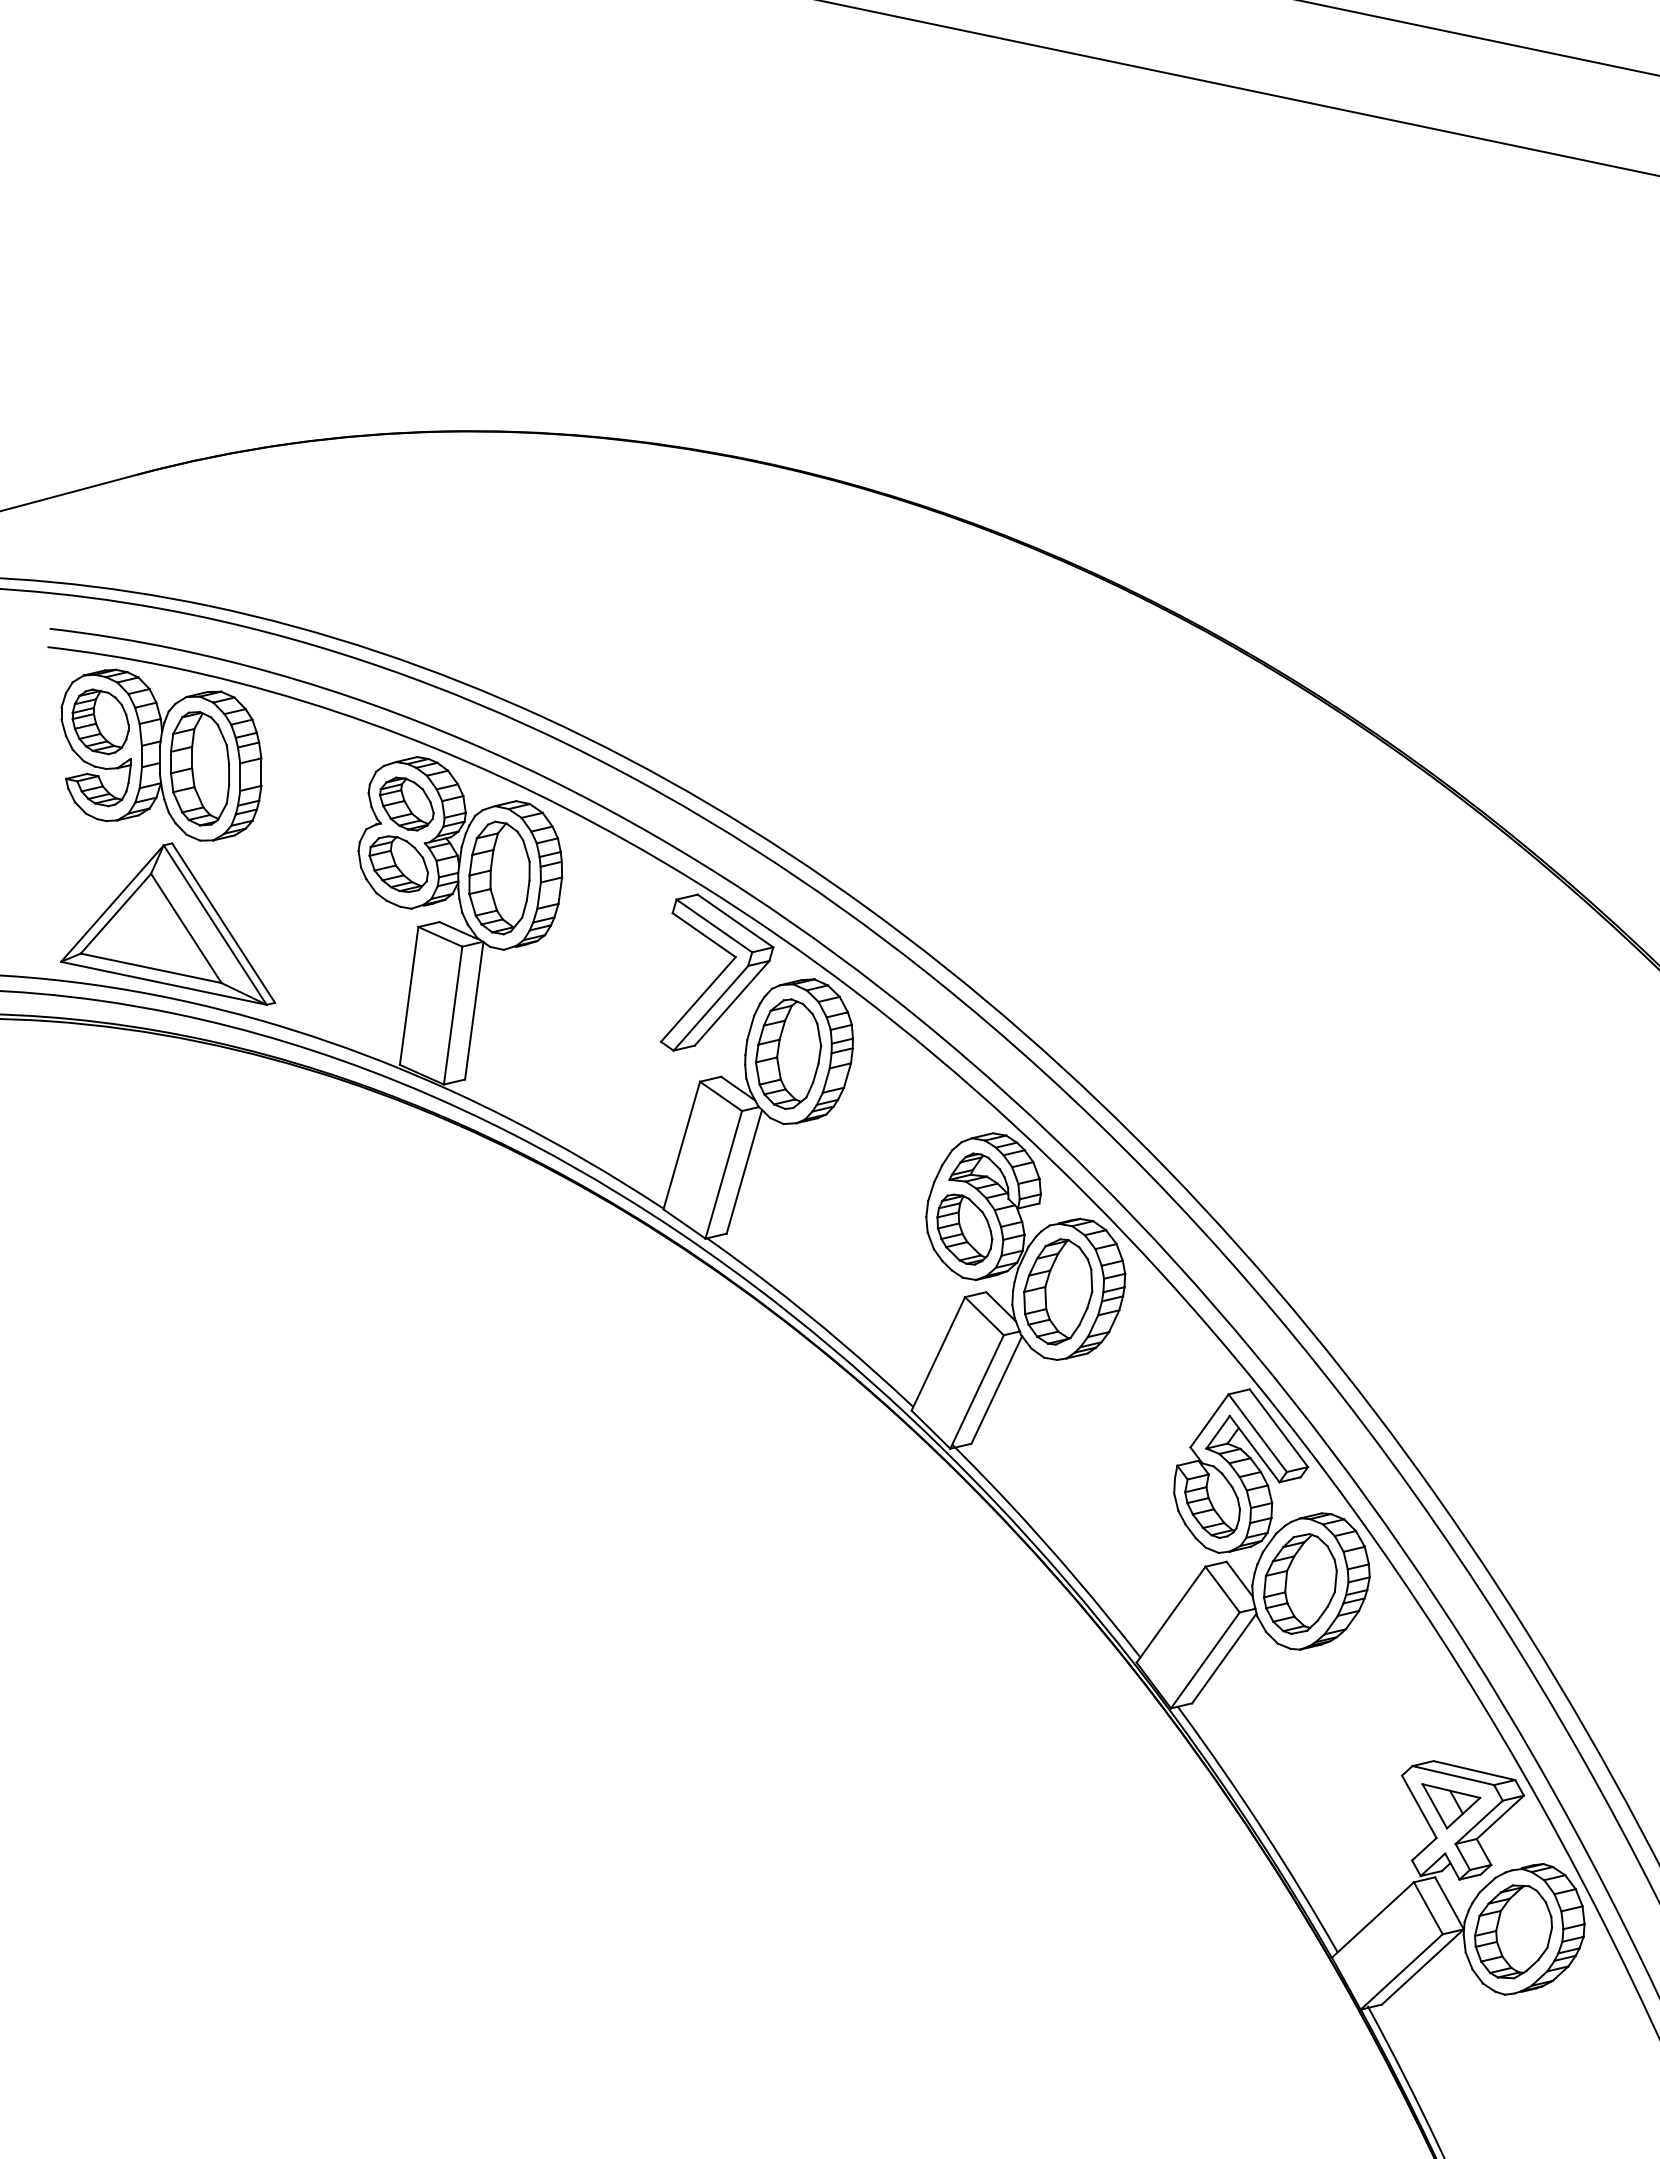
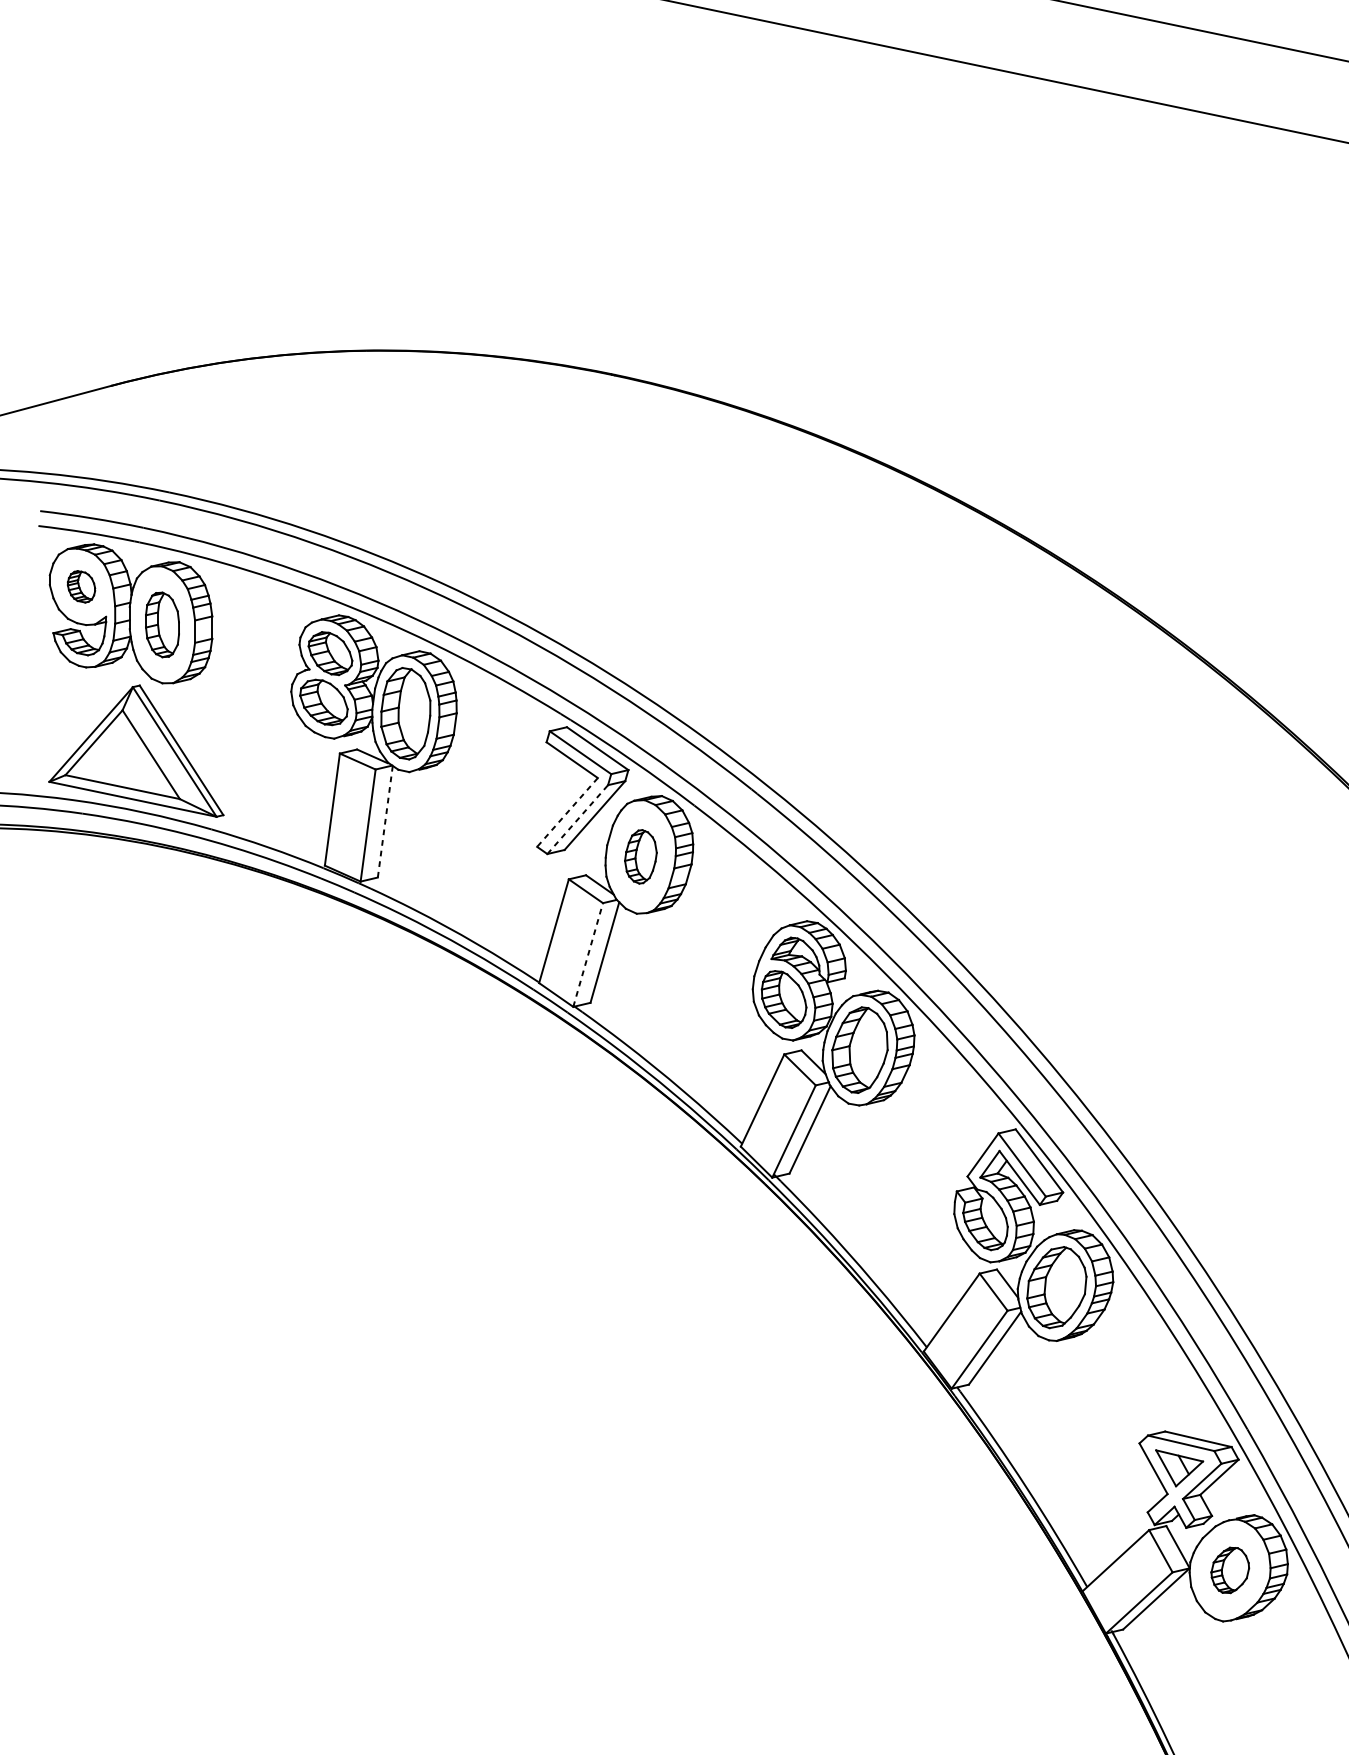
part: (100, 721) -> (81, 586), size x0.6
part: (200, 768) -> (162, 624), size x0.7
line: (698, 999) -> (567, 812), solid -> dashed
line: (711, 1007) -> (578, 818), solid -> dashed
line: (474, 1010) -> (385, 821), solid -> dashed
part: (788, 1053) -> (640, 856), size x0.6
line: (723, 1174) -> (587, 954), solid -> dashed
part: (1513, 1931) -> (1230, 1570), size x0.6

